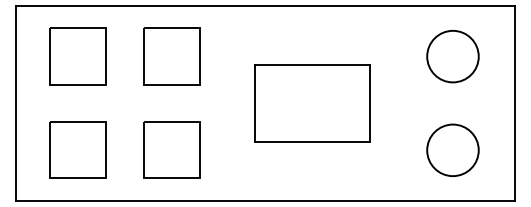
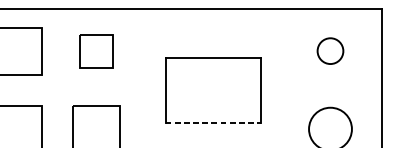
part: (171, 56) -> (96, 51), size x0.7
circle: (452, 56) -> (330, 51), size x0.6
line: (312, 142) -> (213, 122), solid -> dashed

